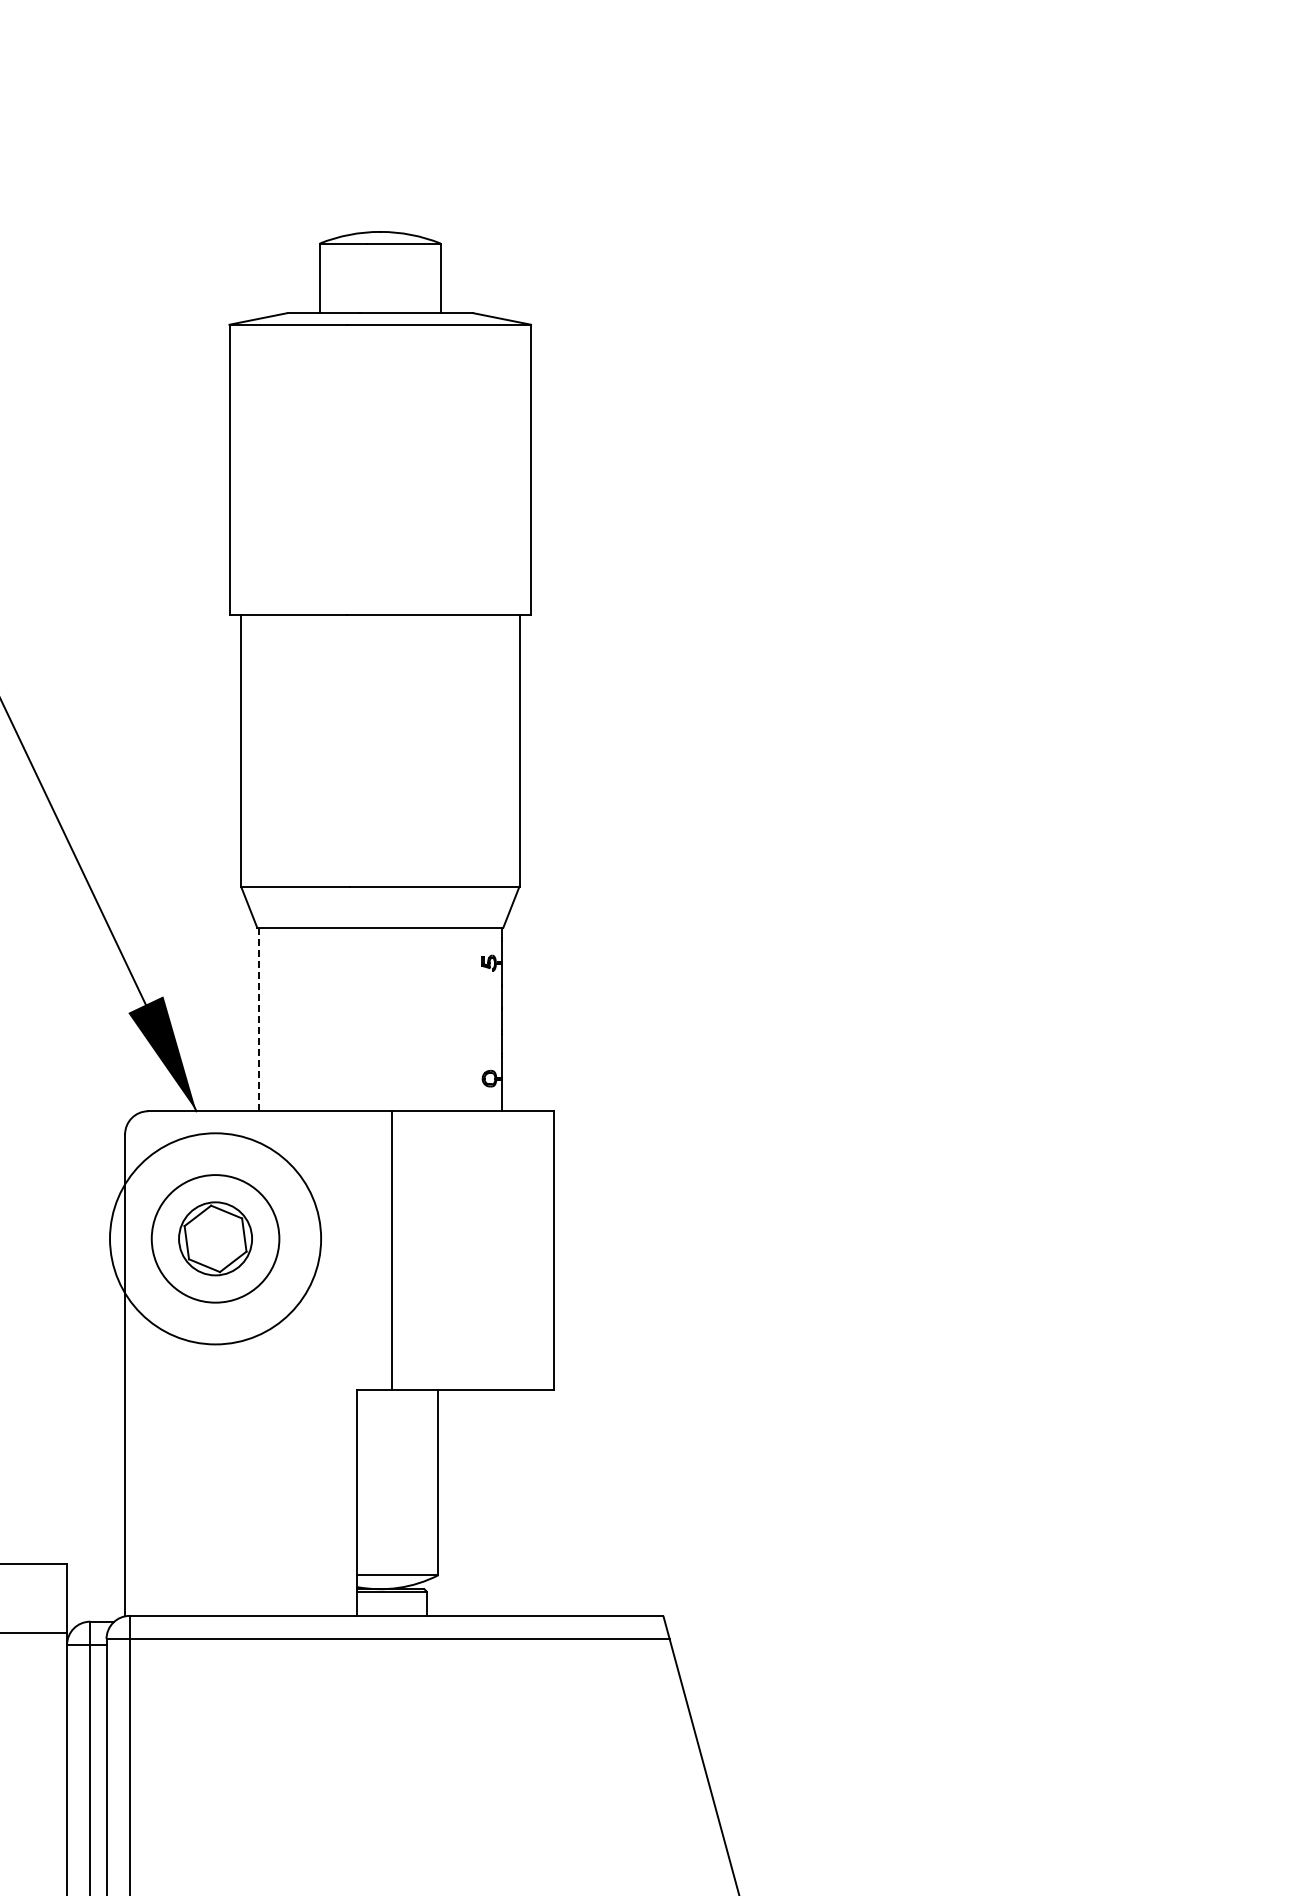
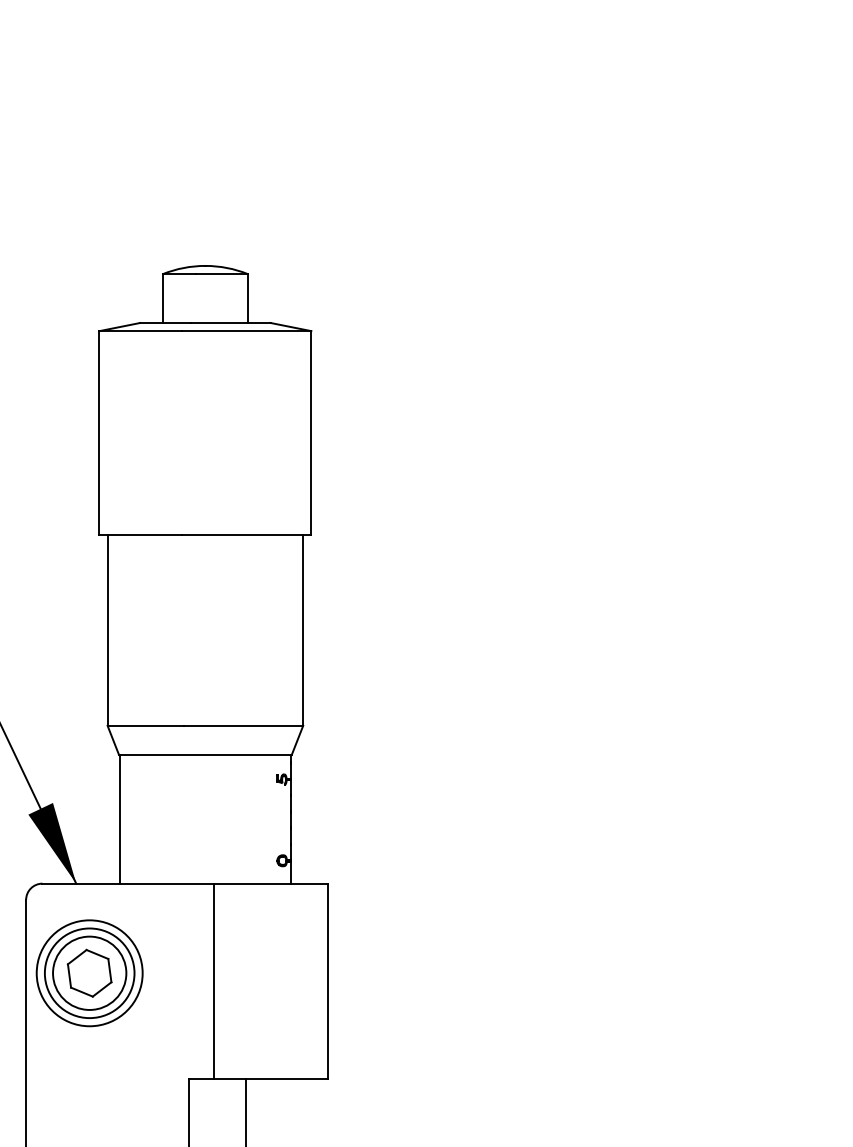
line: (258, 1019) -> (119, 819), dashed -> solid
circle: (215, 1238) -> (89, 973), size x0.71
circle: (215, 1238) -> (89, 973), size x1.43

